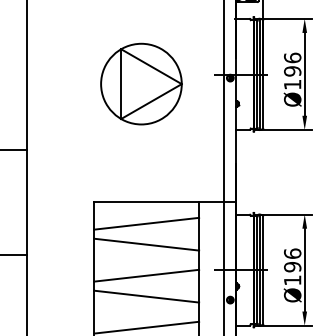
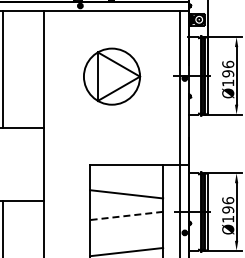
part: (142, 83) -> (112, 76), moved
line: (146, 223) -> (126, 179), removed
line: (146, 275) -> (126, 215), solid -> dashed
line: (146, 296) -> (126, 230), removed

